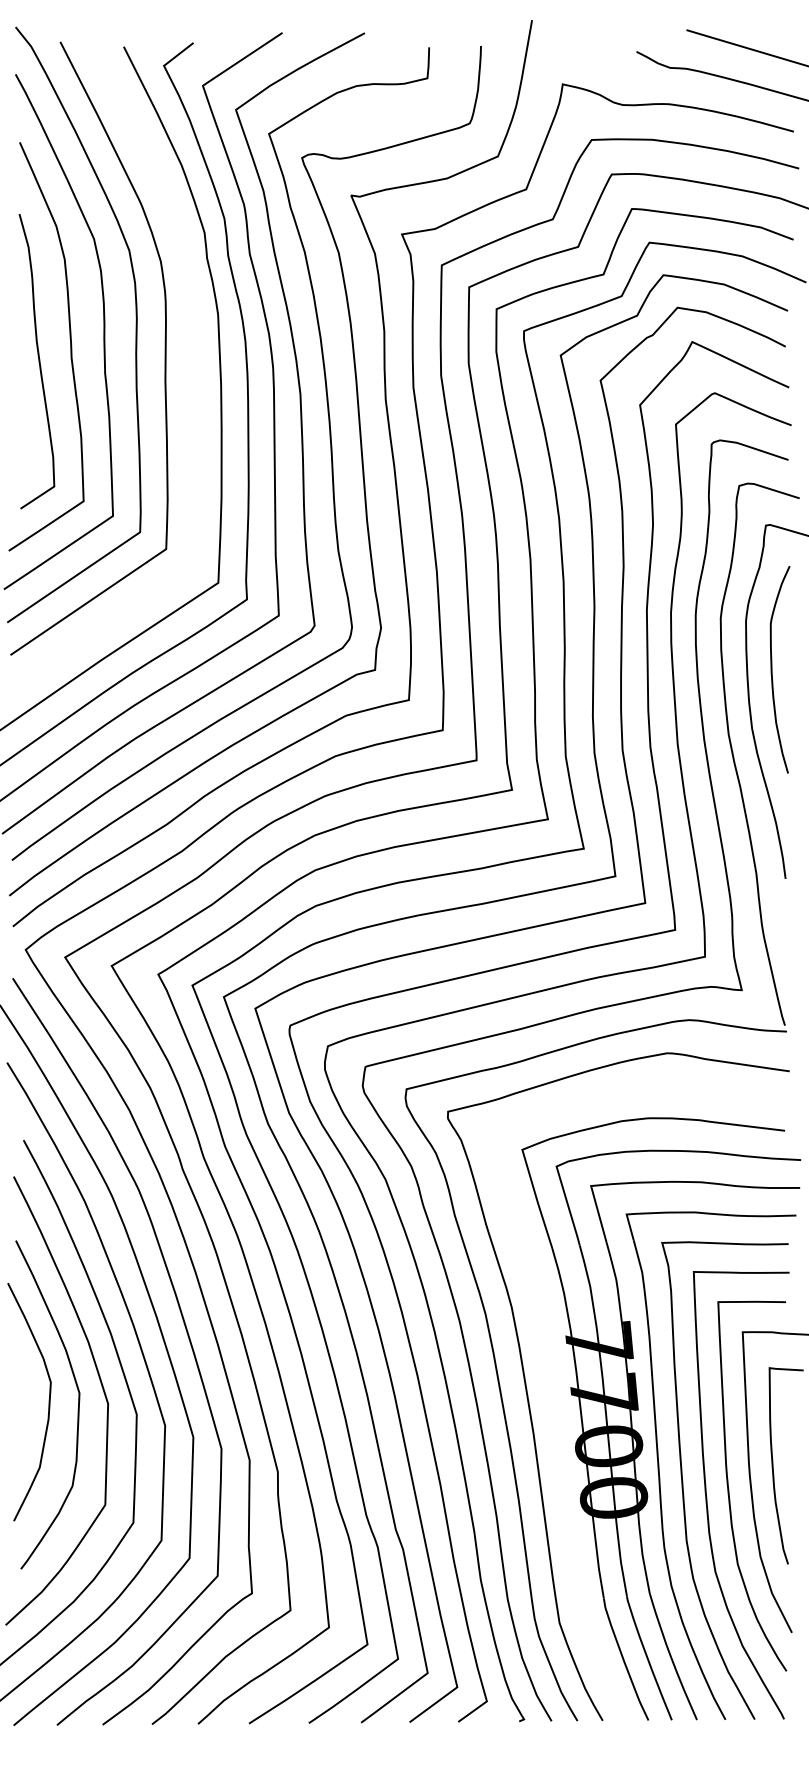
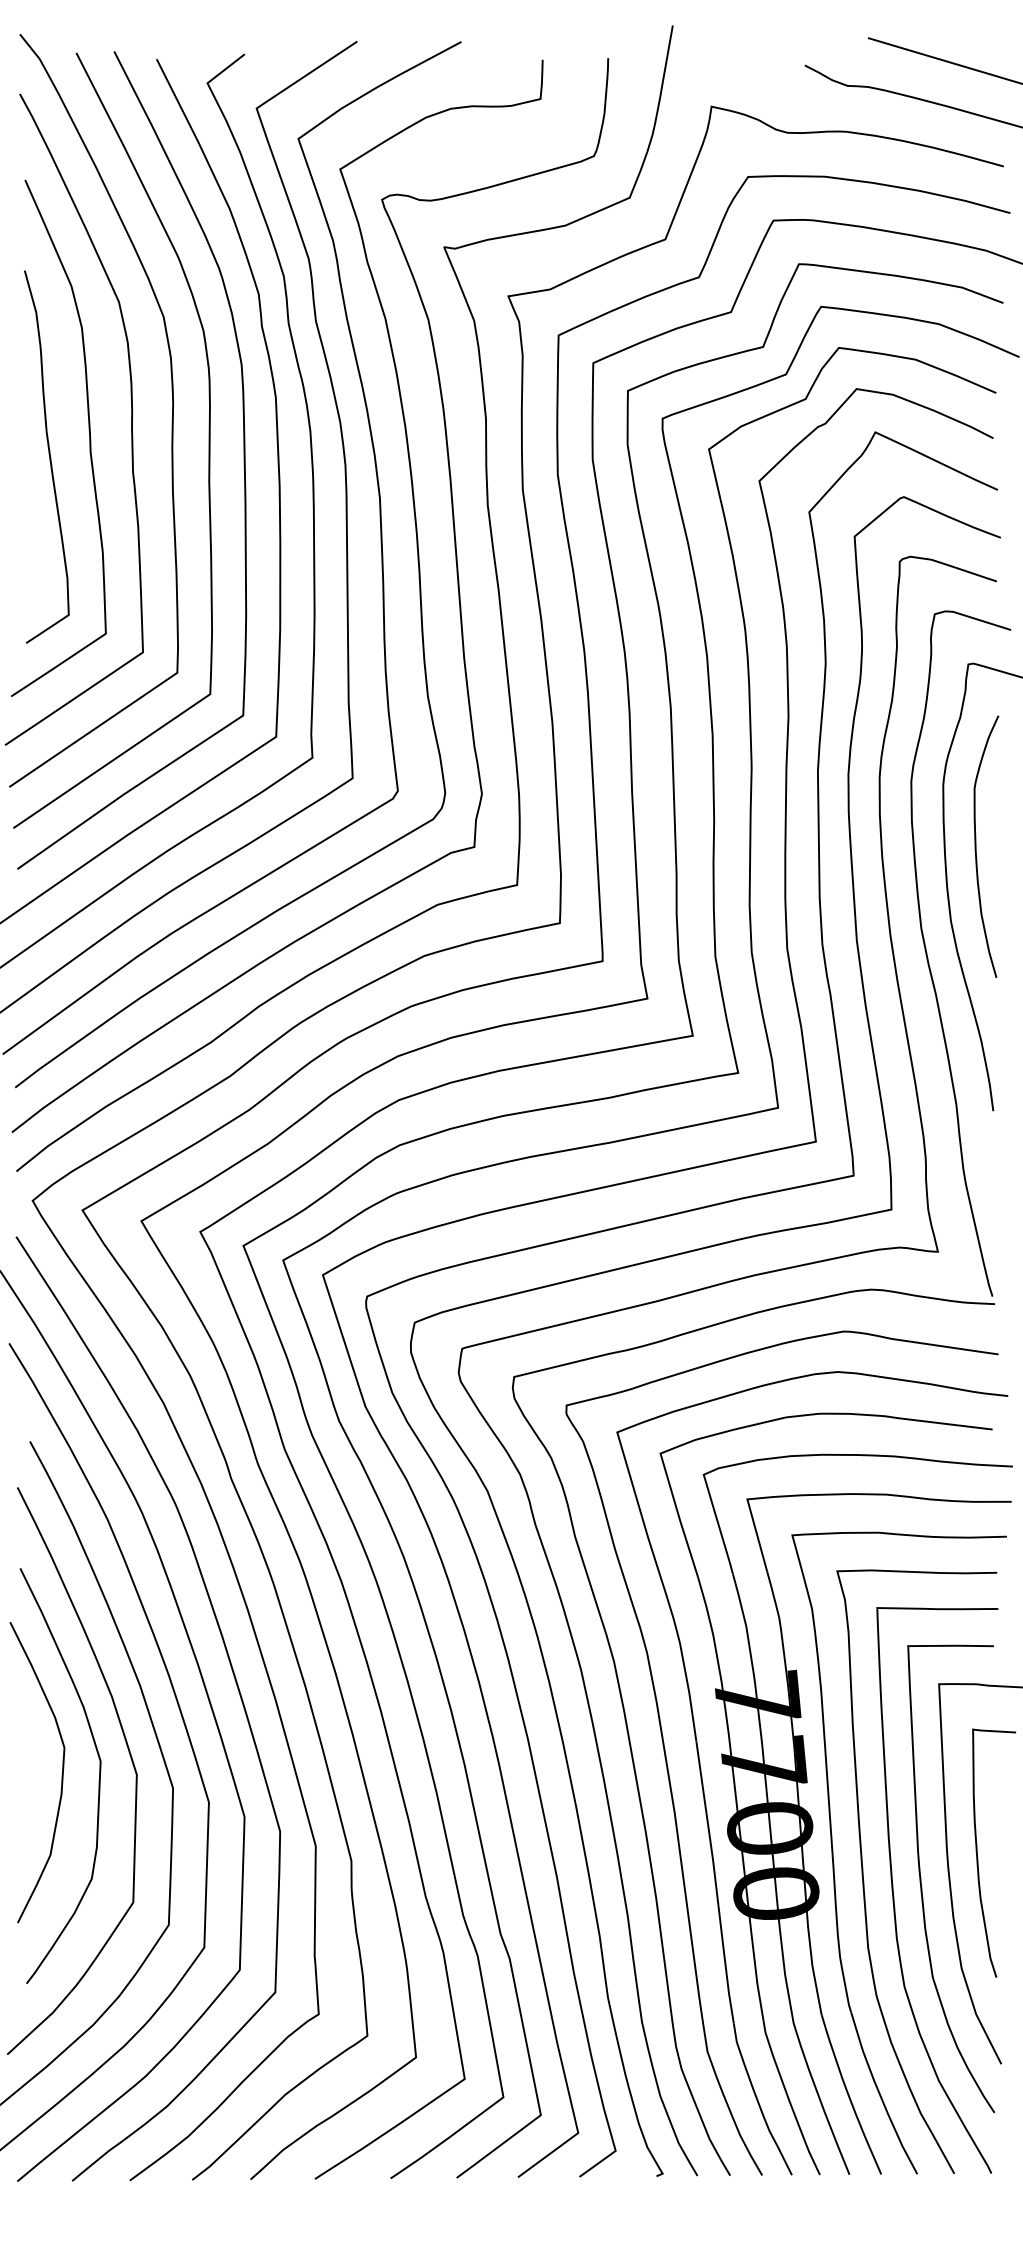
curve: (192, 363) -> (243, 459), added
part: (557, 1416) -> (704, 1790), added

